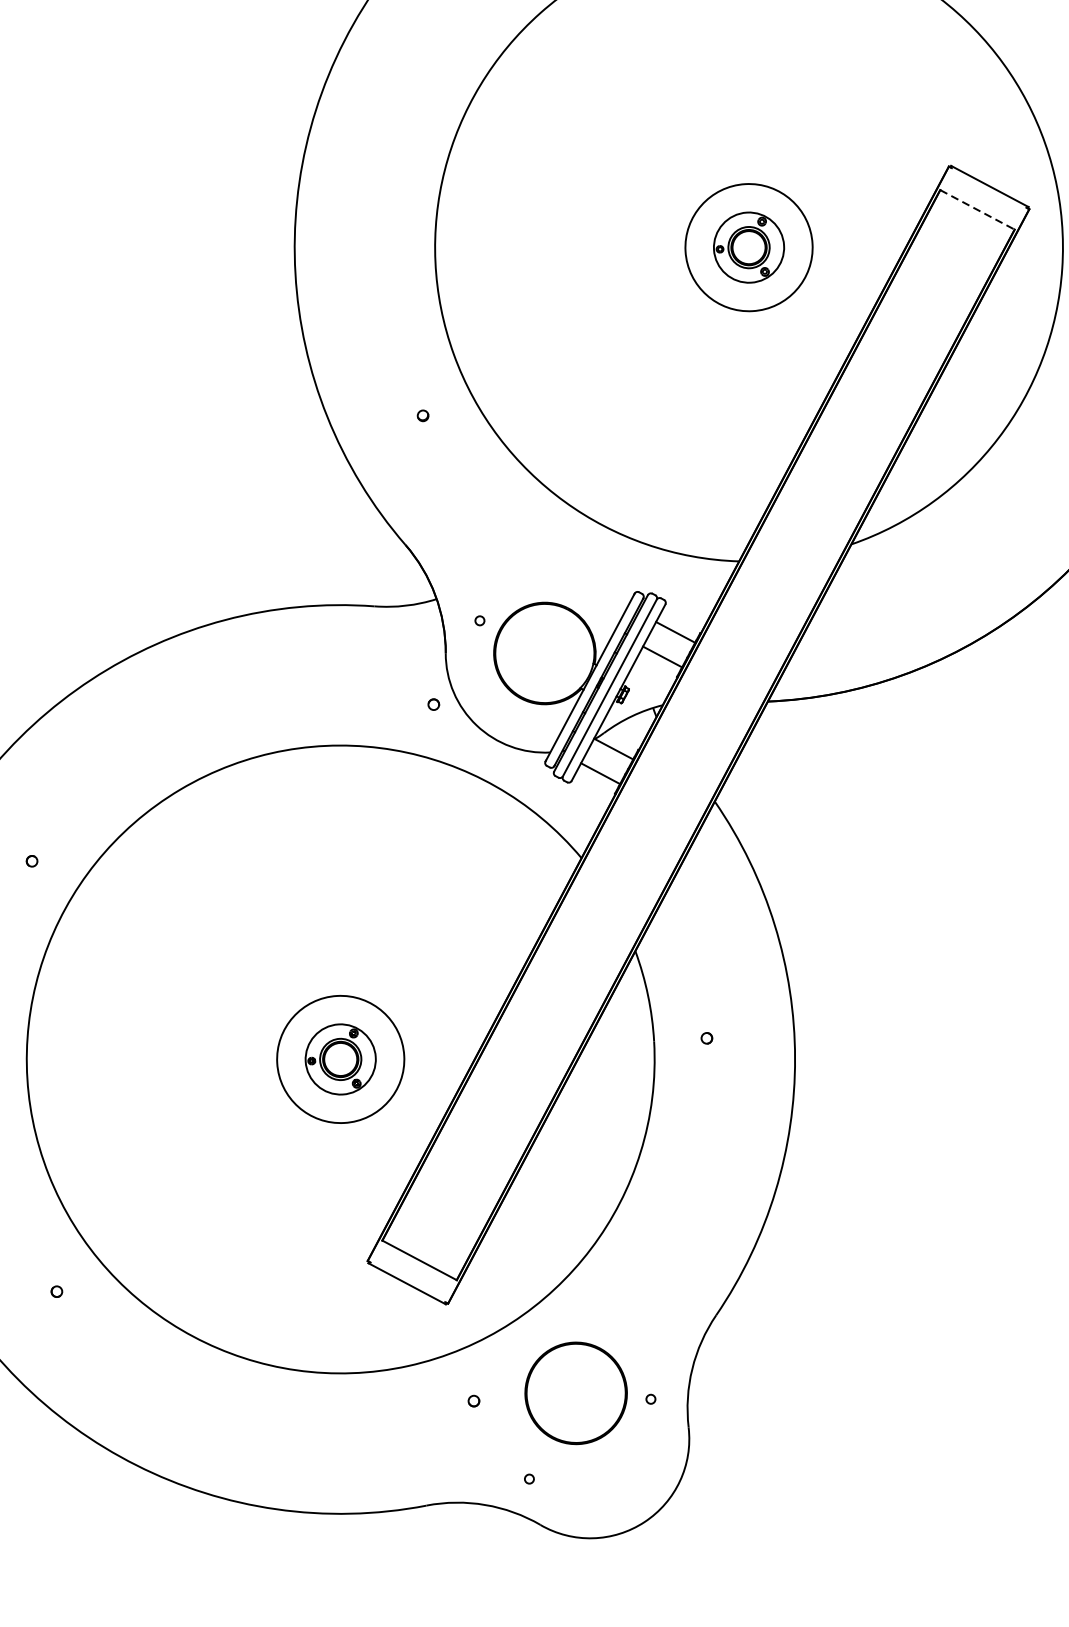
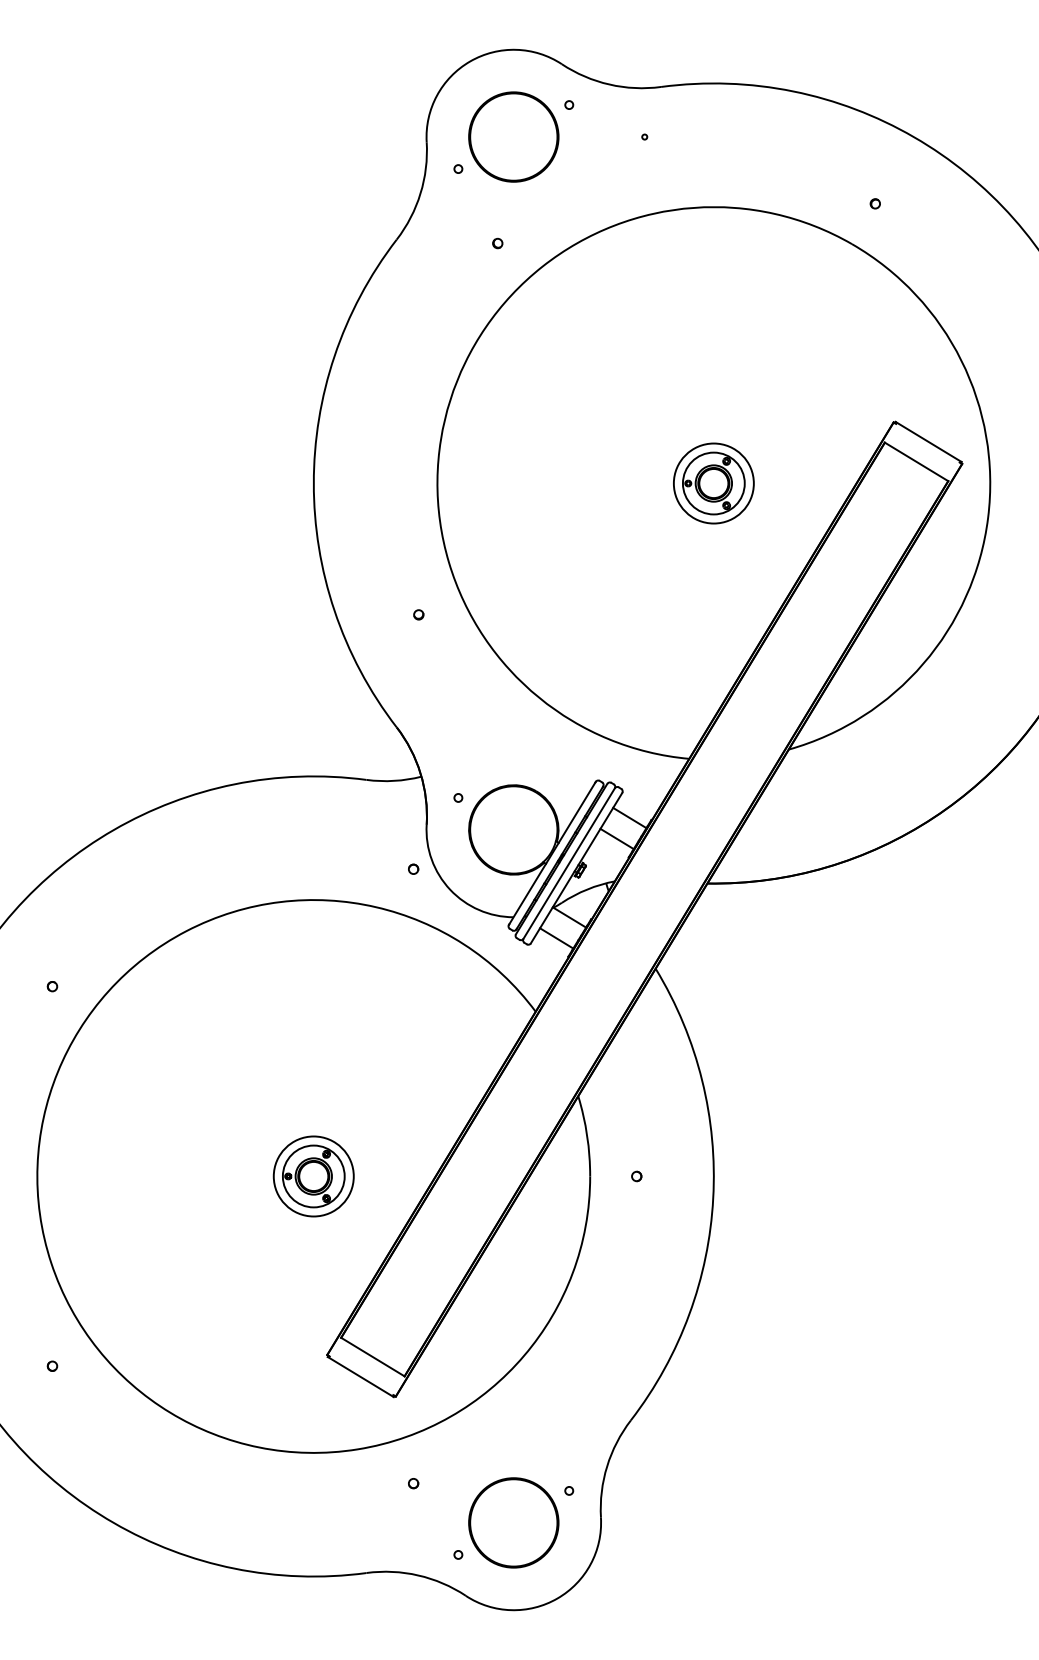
line: (978, 210) -> (917, 462), dashed -> solid
circle: (748, 247) -> (713, 483), size x0.71
circle: (340, 1059) -> (313, 1176), size x0.71
circle: (575, 1392) -> (513, 1522), moved

